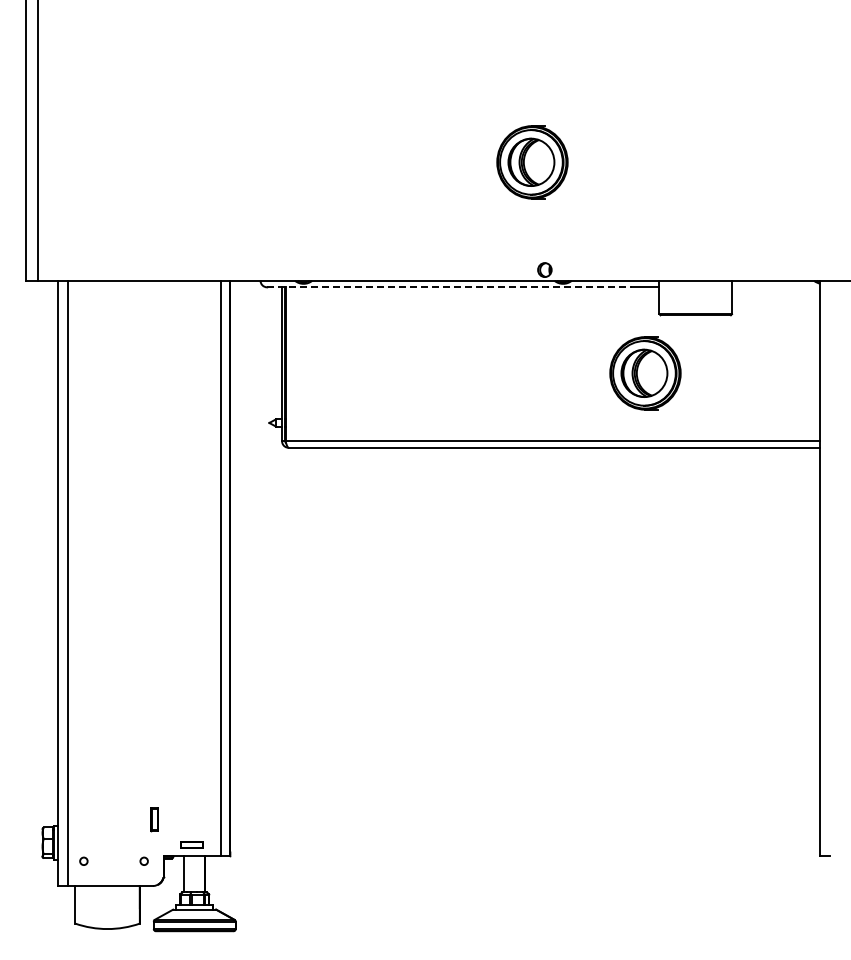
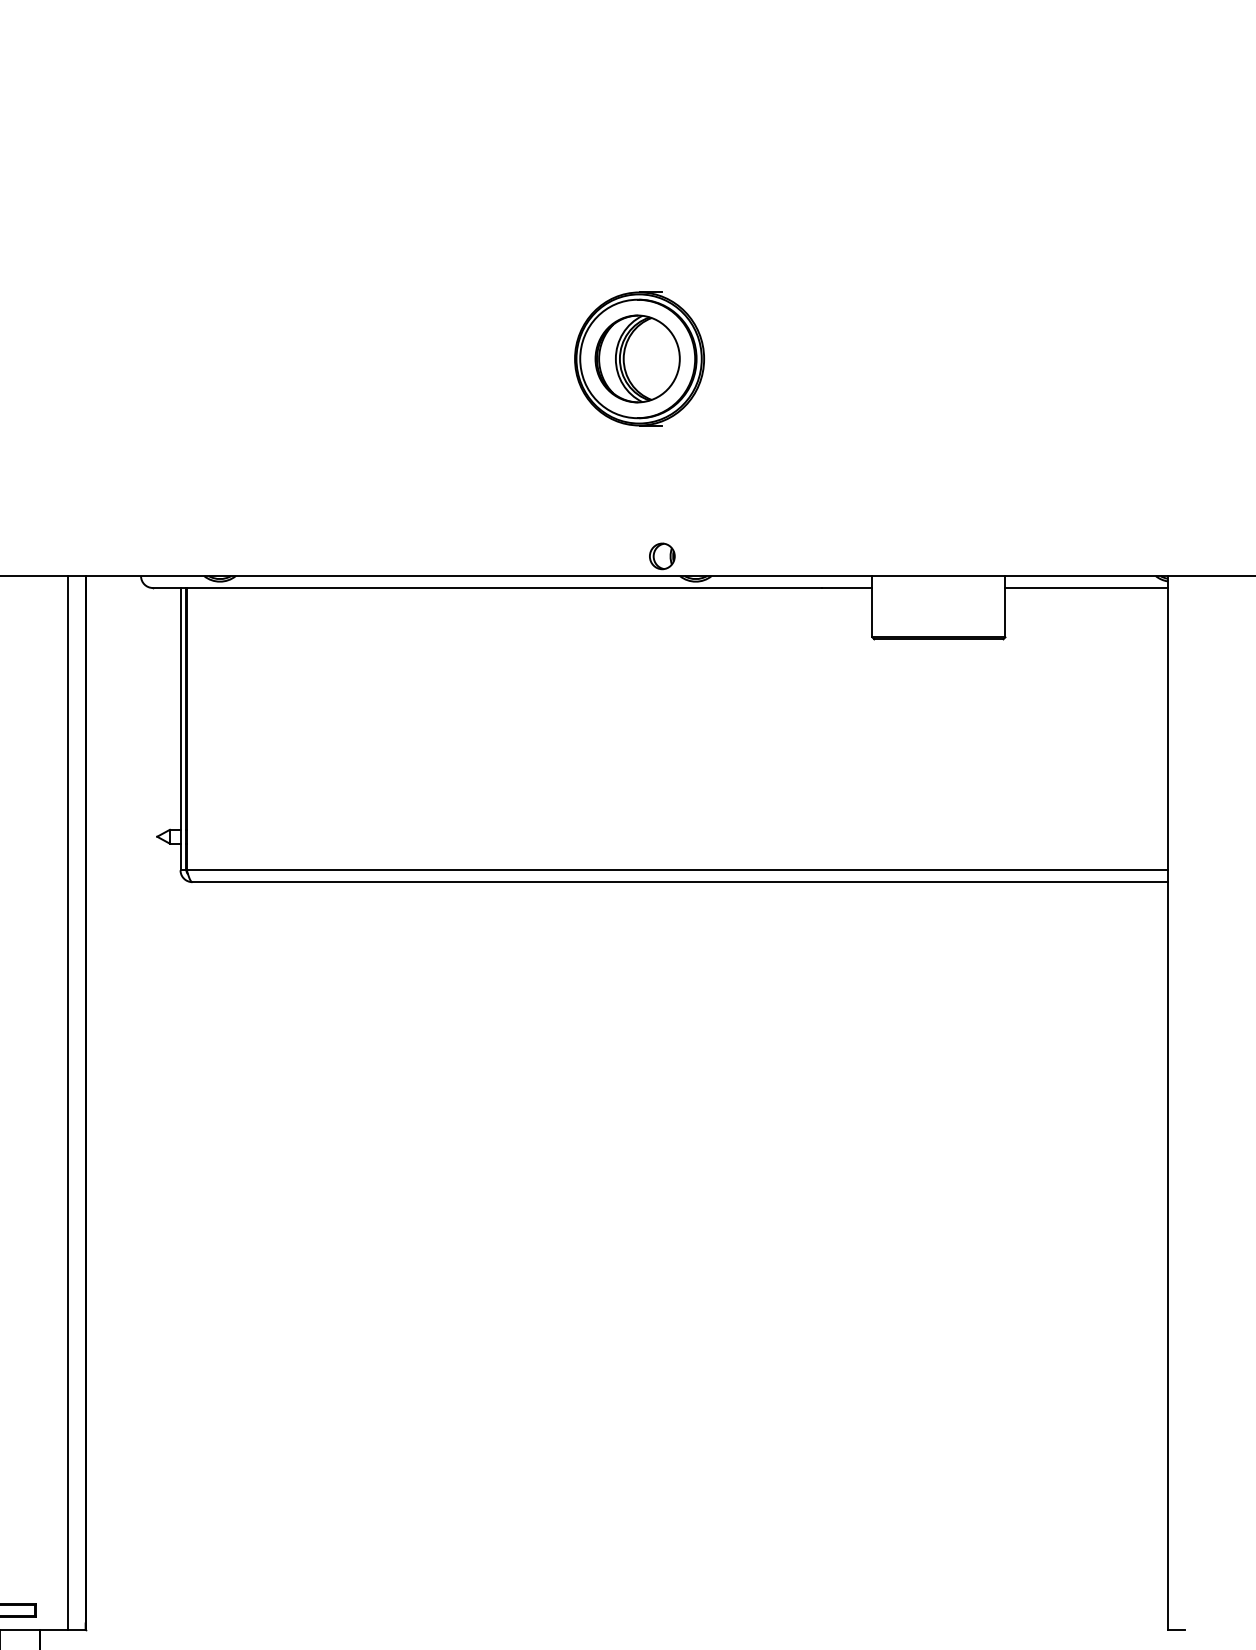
line: (450, 287) -> (489, 588), dashed -> solid
line: (776, 287) -> (1086, 588), added
part: (645, 373) -> (846, 746), removed

